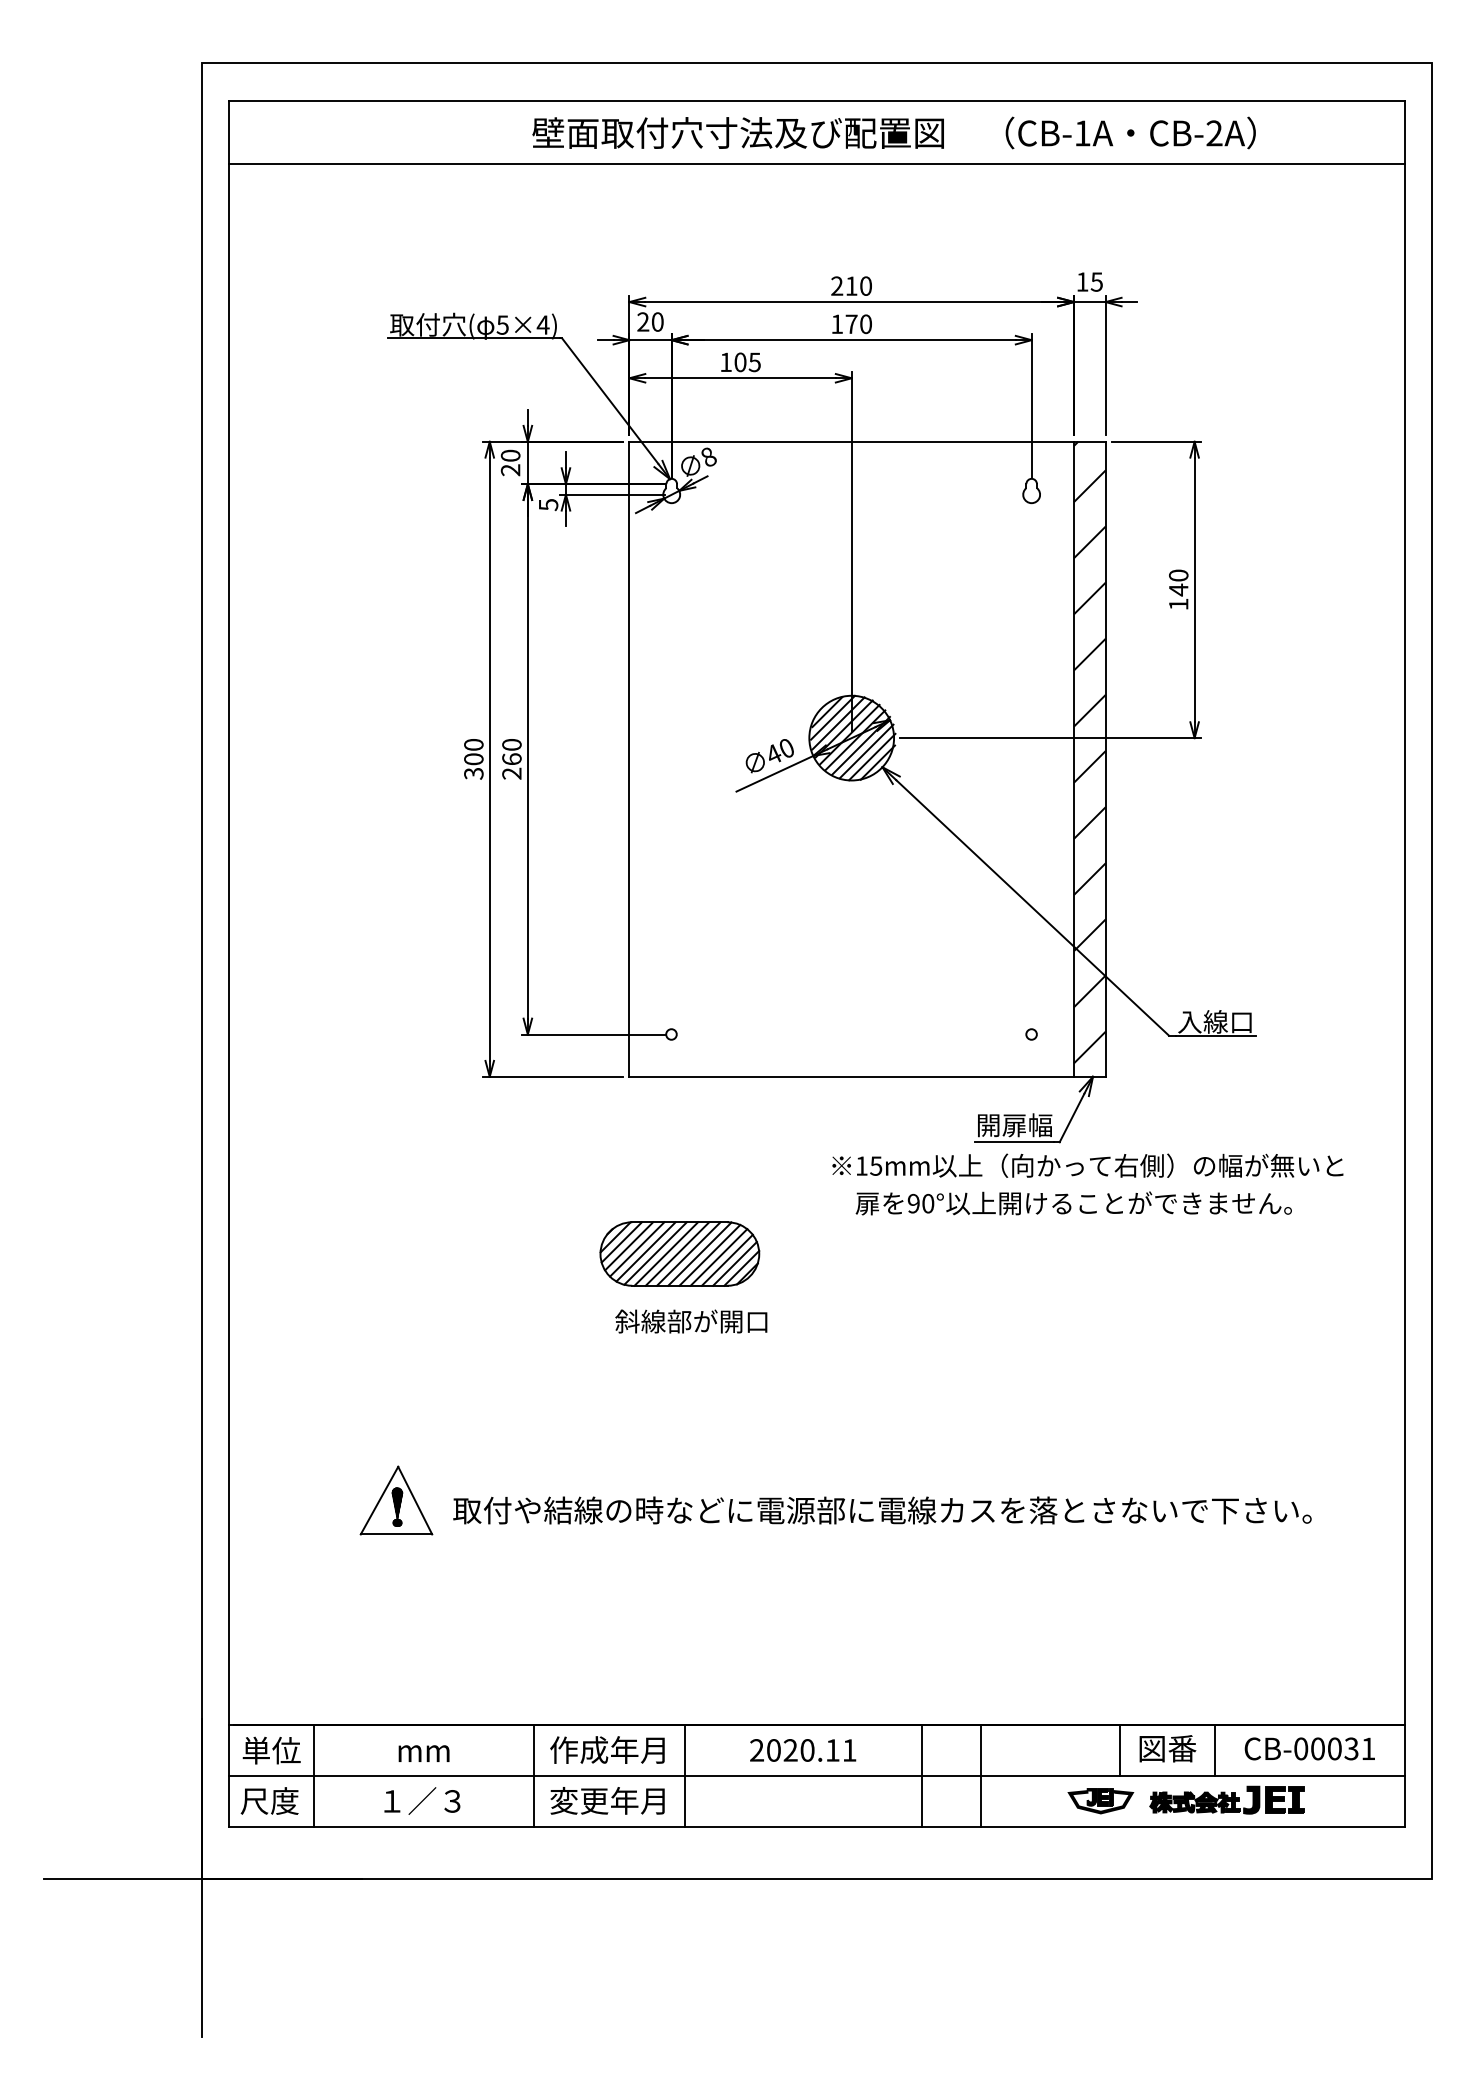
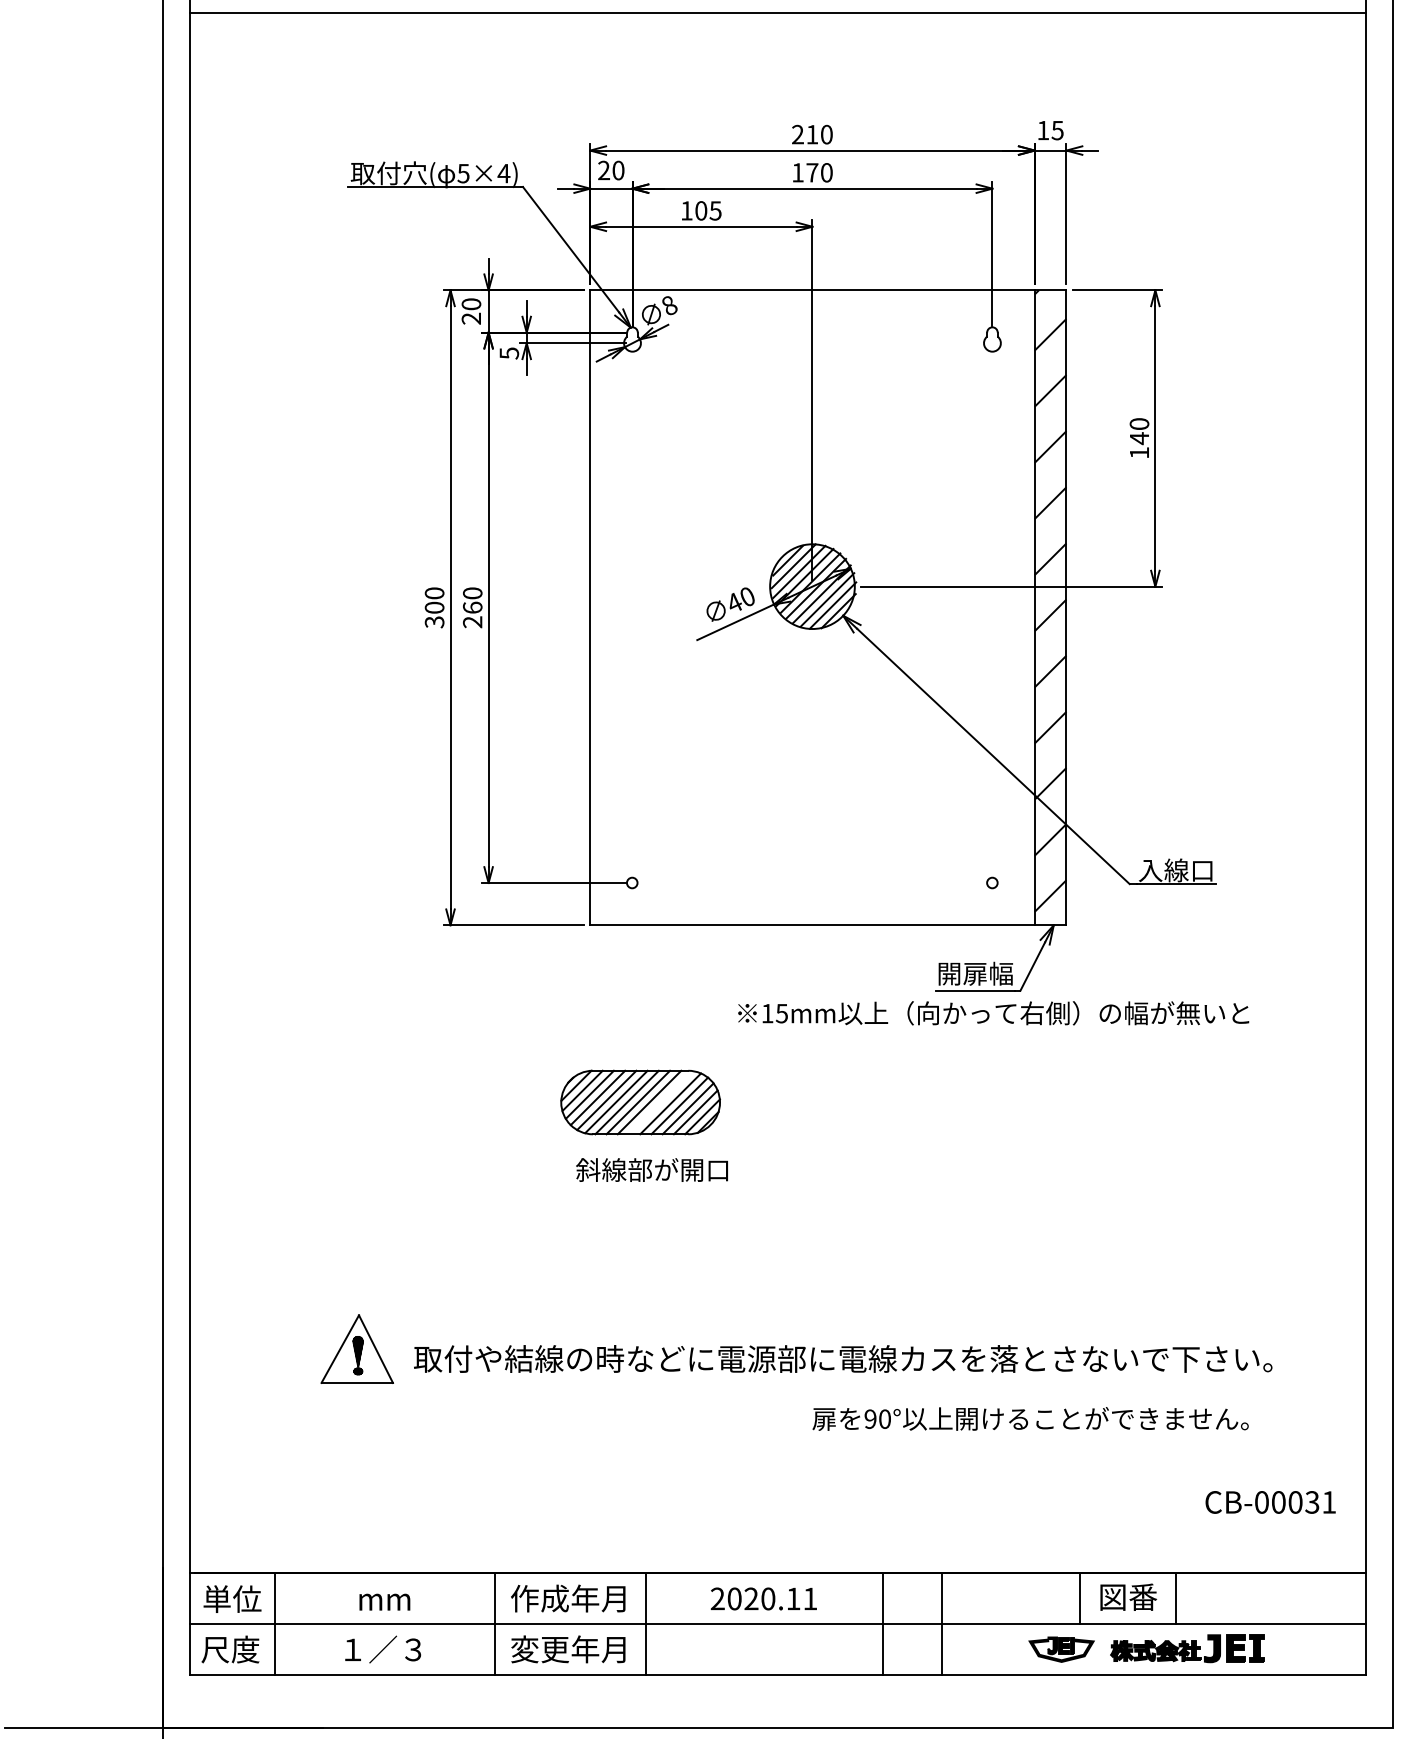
text: (1087, 1165) -> (993, 1013), moved
text: (1073, 1203) -> (1030, 1419), moved
line: (699, 1253) -> (660, 1102), removed
text: (1309, 1748) -> (1270, 1502), moved

